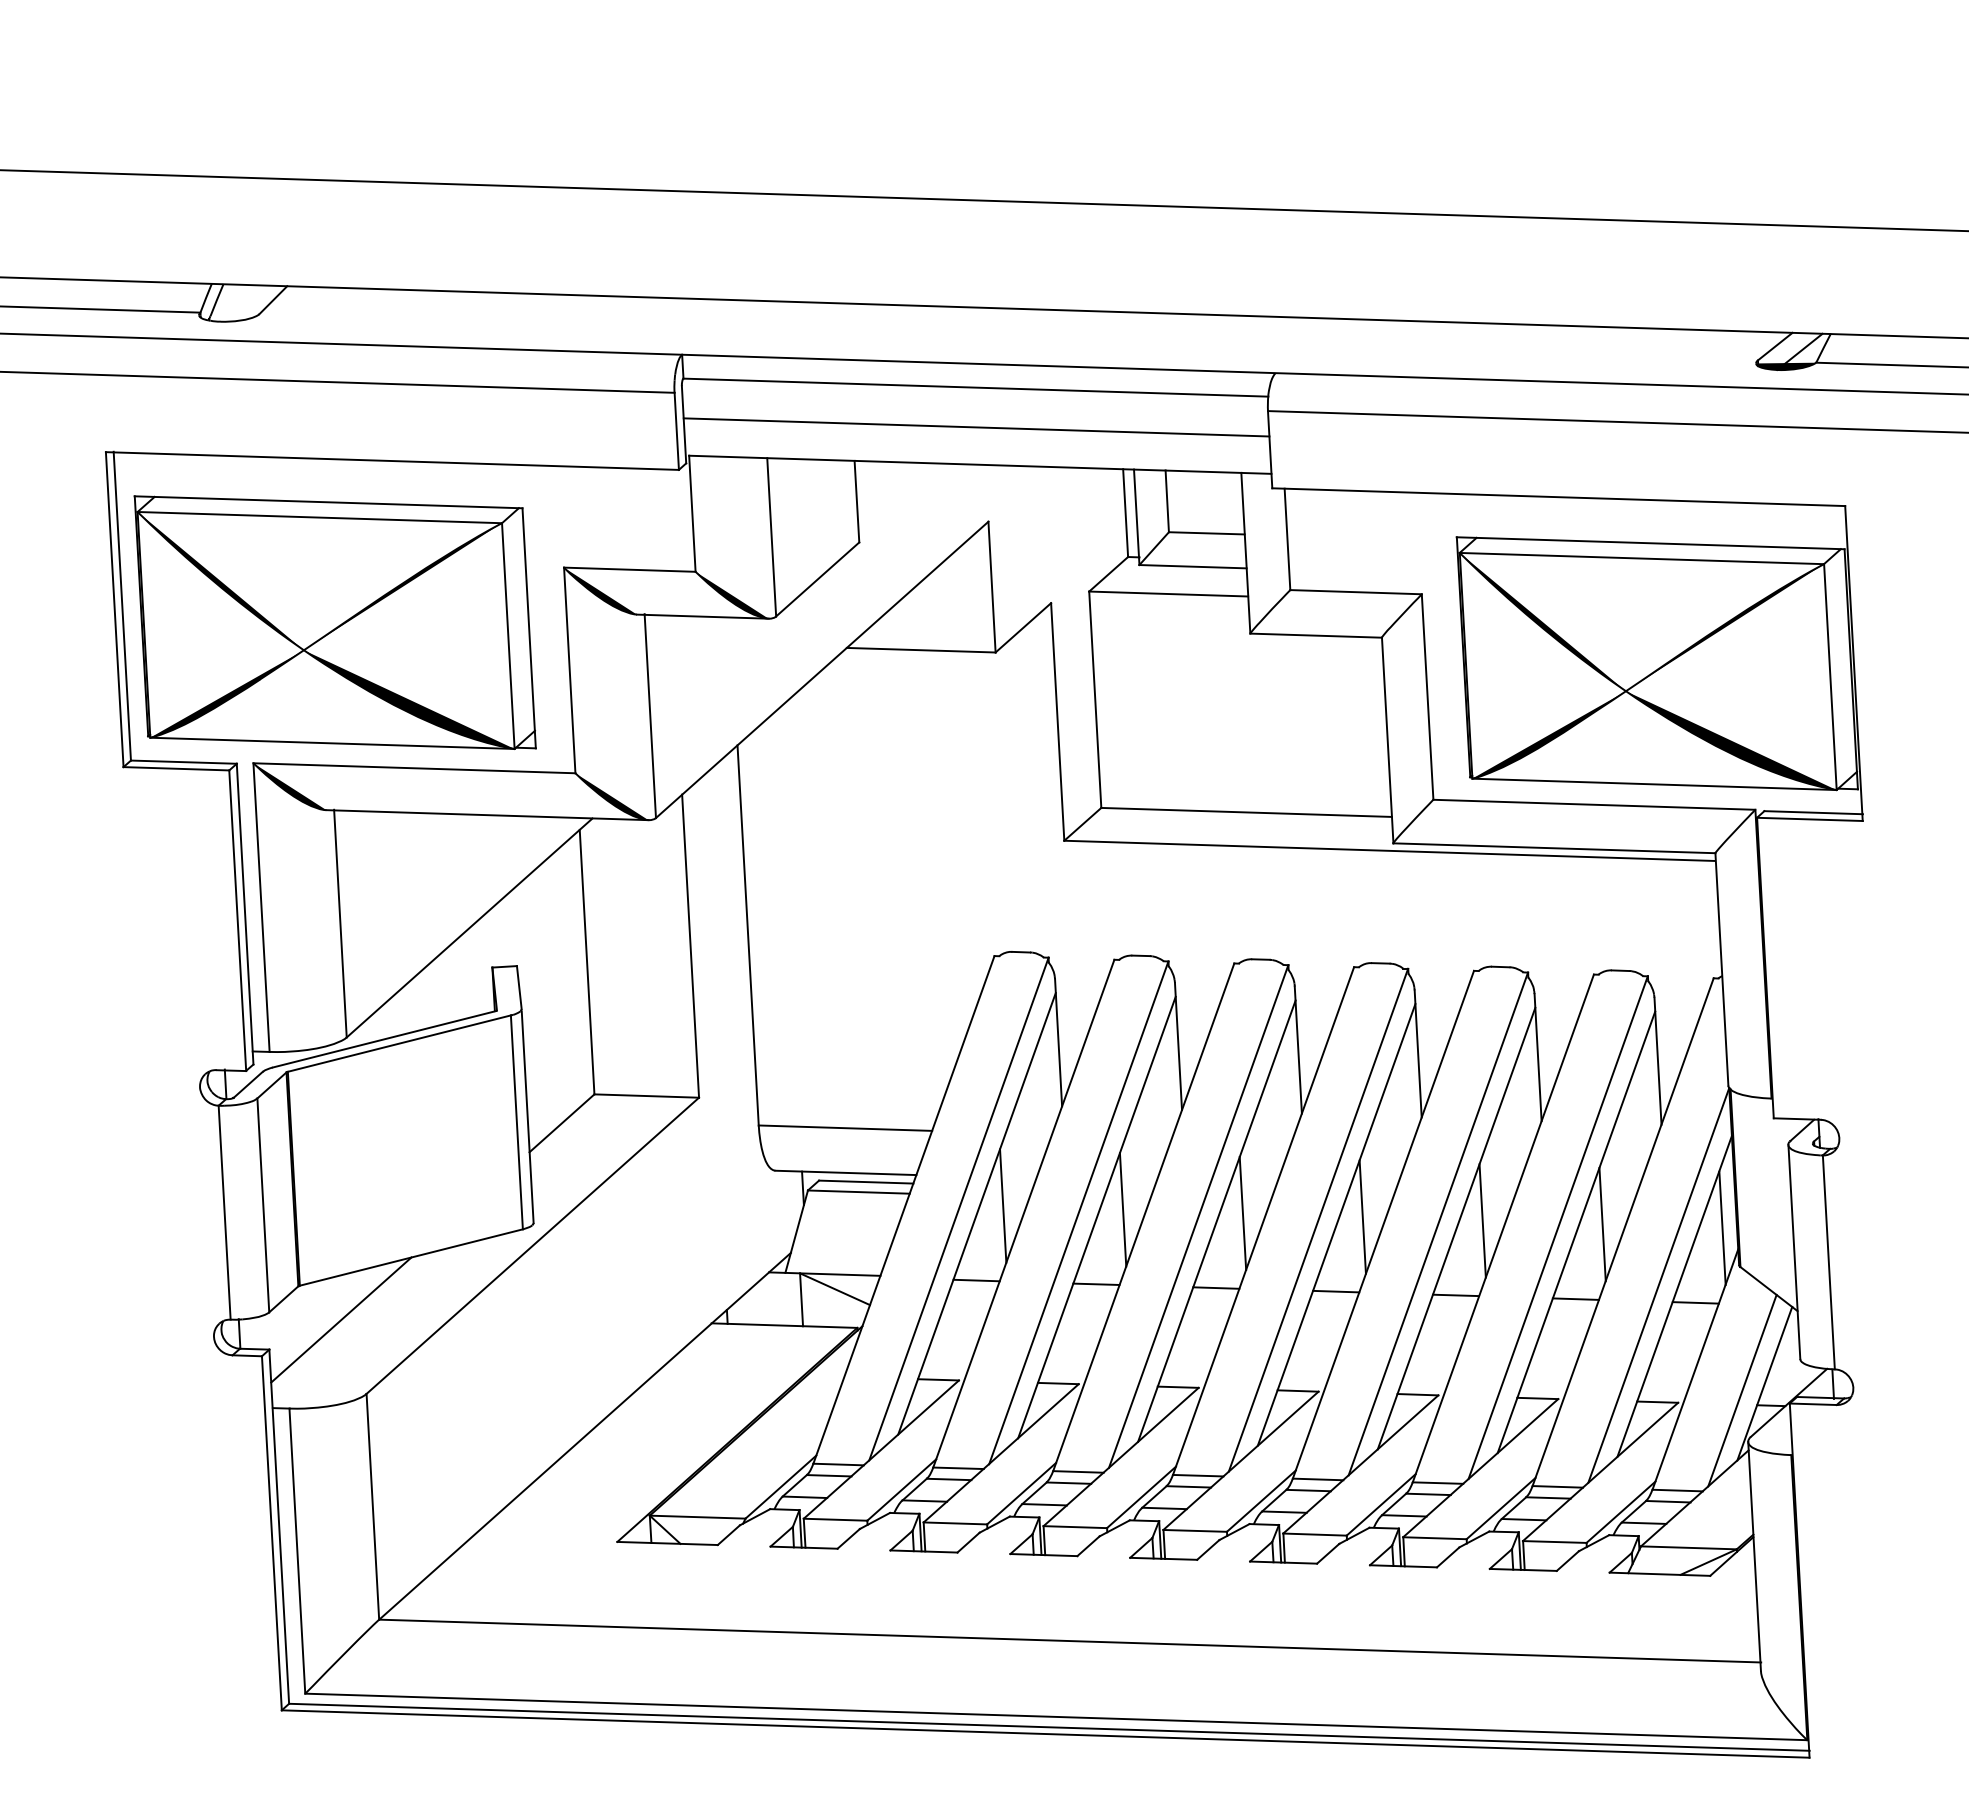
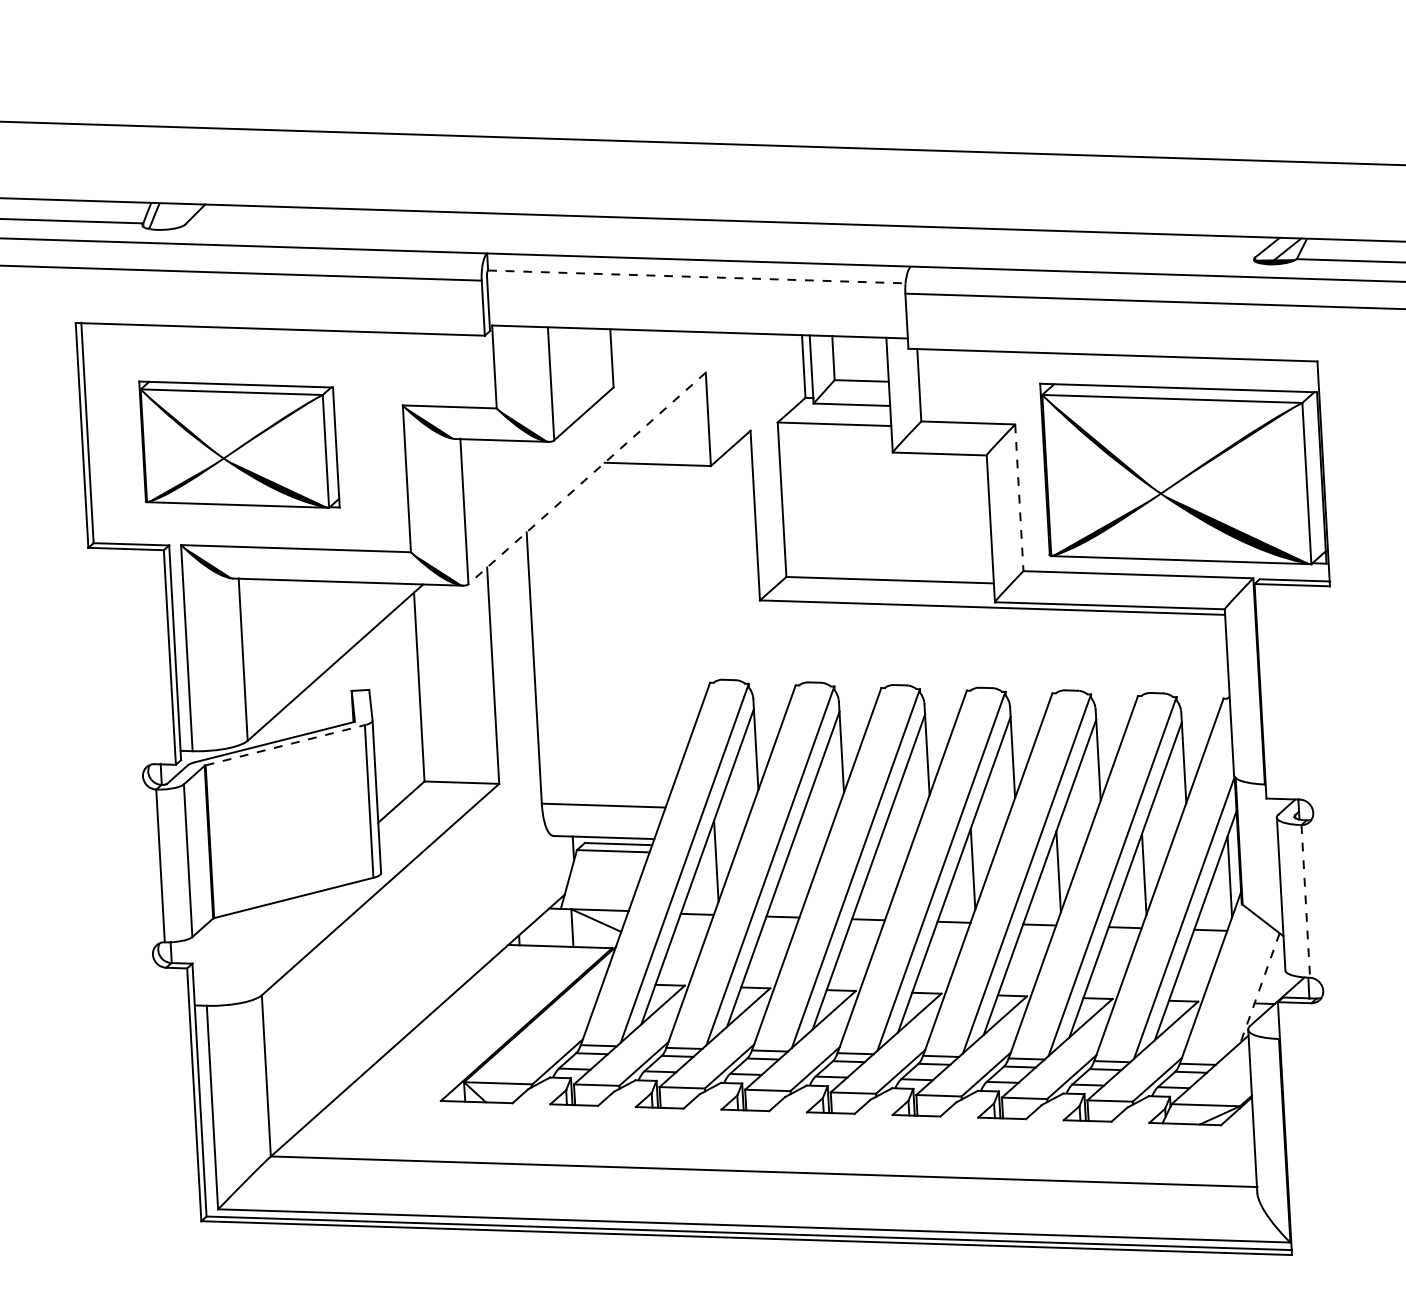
line: (975, 387) -> (696, 276), solid -> dashed
line: (976, 427) -> (697, 305), removed
part: (334, 622) -> (238, 444), size x0.7
line: (822, 669) -> (587, 478), solid -> dashed
line: (1427, 697) -> (1019, 498), solid -> dashed
line: (399, 1043) -> (285, 745), solid -> dashed
line: (1122, 1209) -> (801, 863), removed
line: (1242, 1213) -> (887, 866), removed
line: (1828, 1262) -> (1305, 901), solid -> dashed
line: (341, 1319) -> (243, 942), removed
line: (1764, 1383) -> (1259, 987), solid -> dashed
line: (1742, 1390) -> (1244, 992), removed

